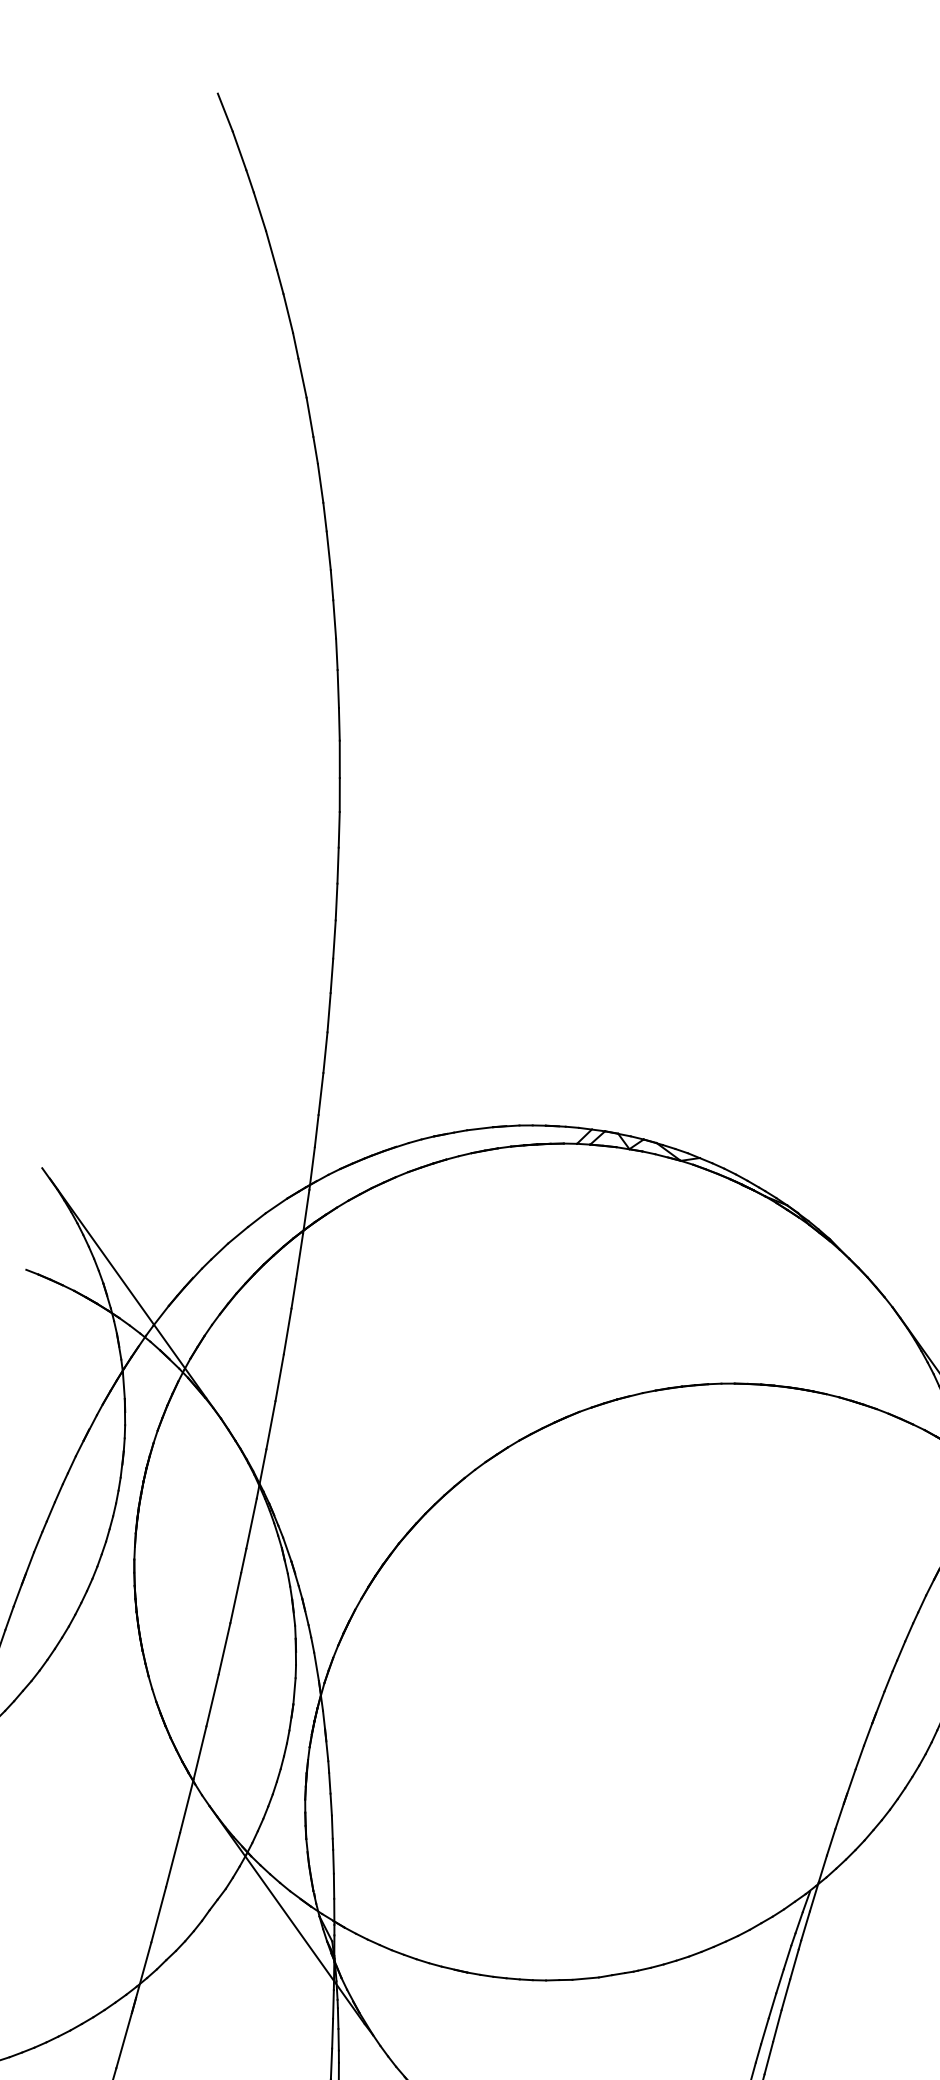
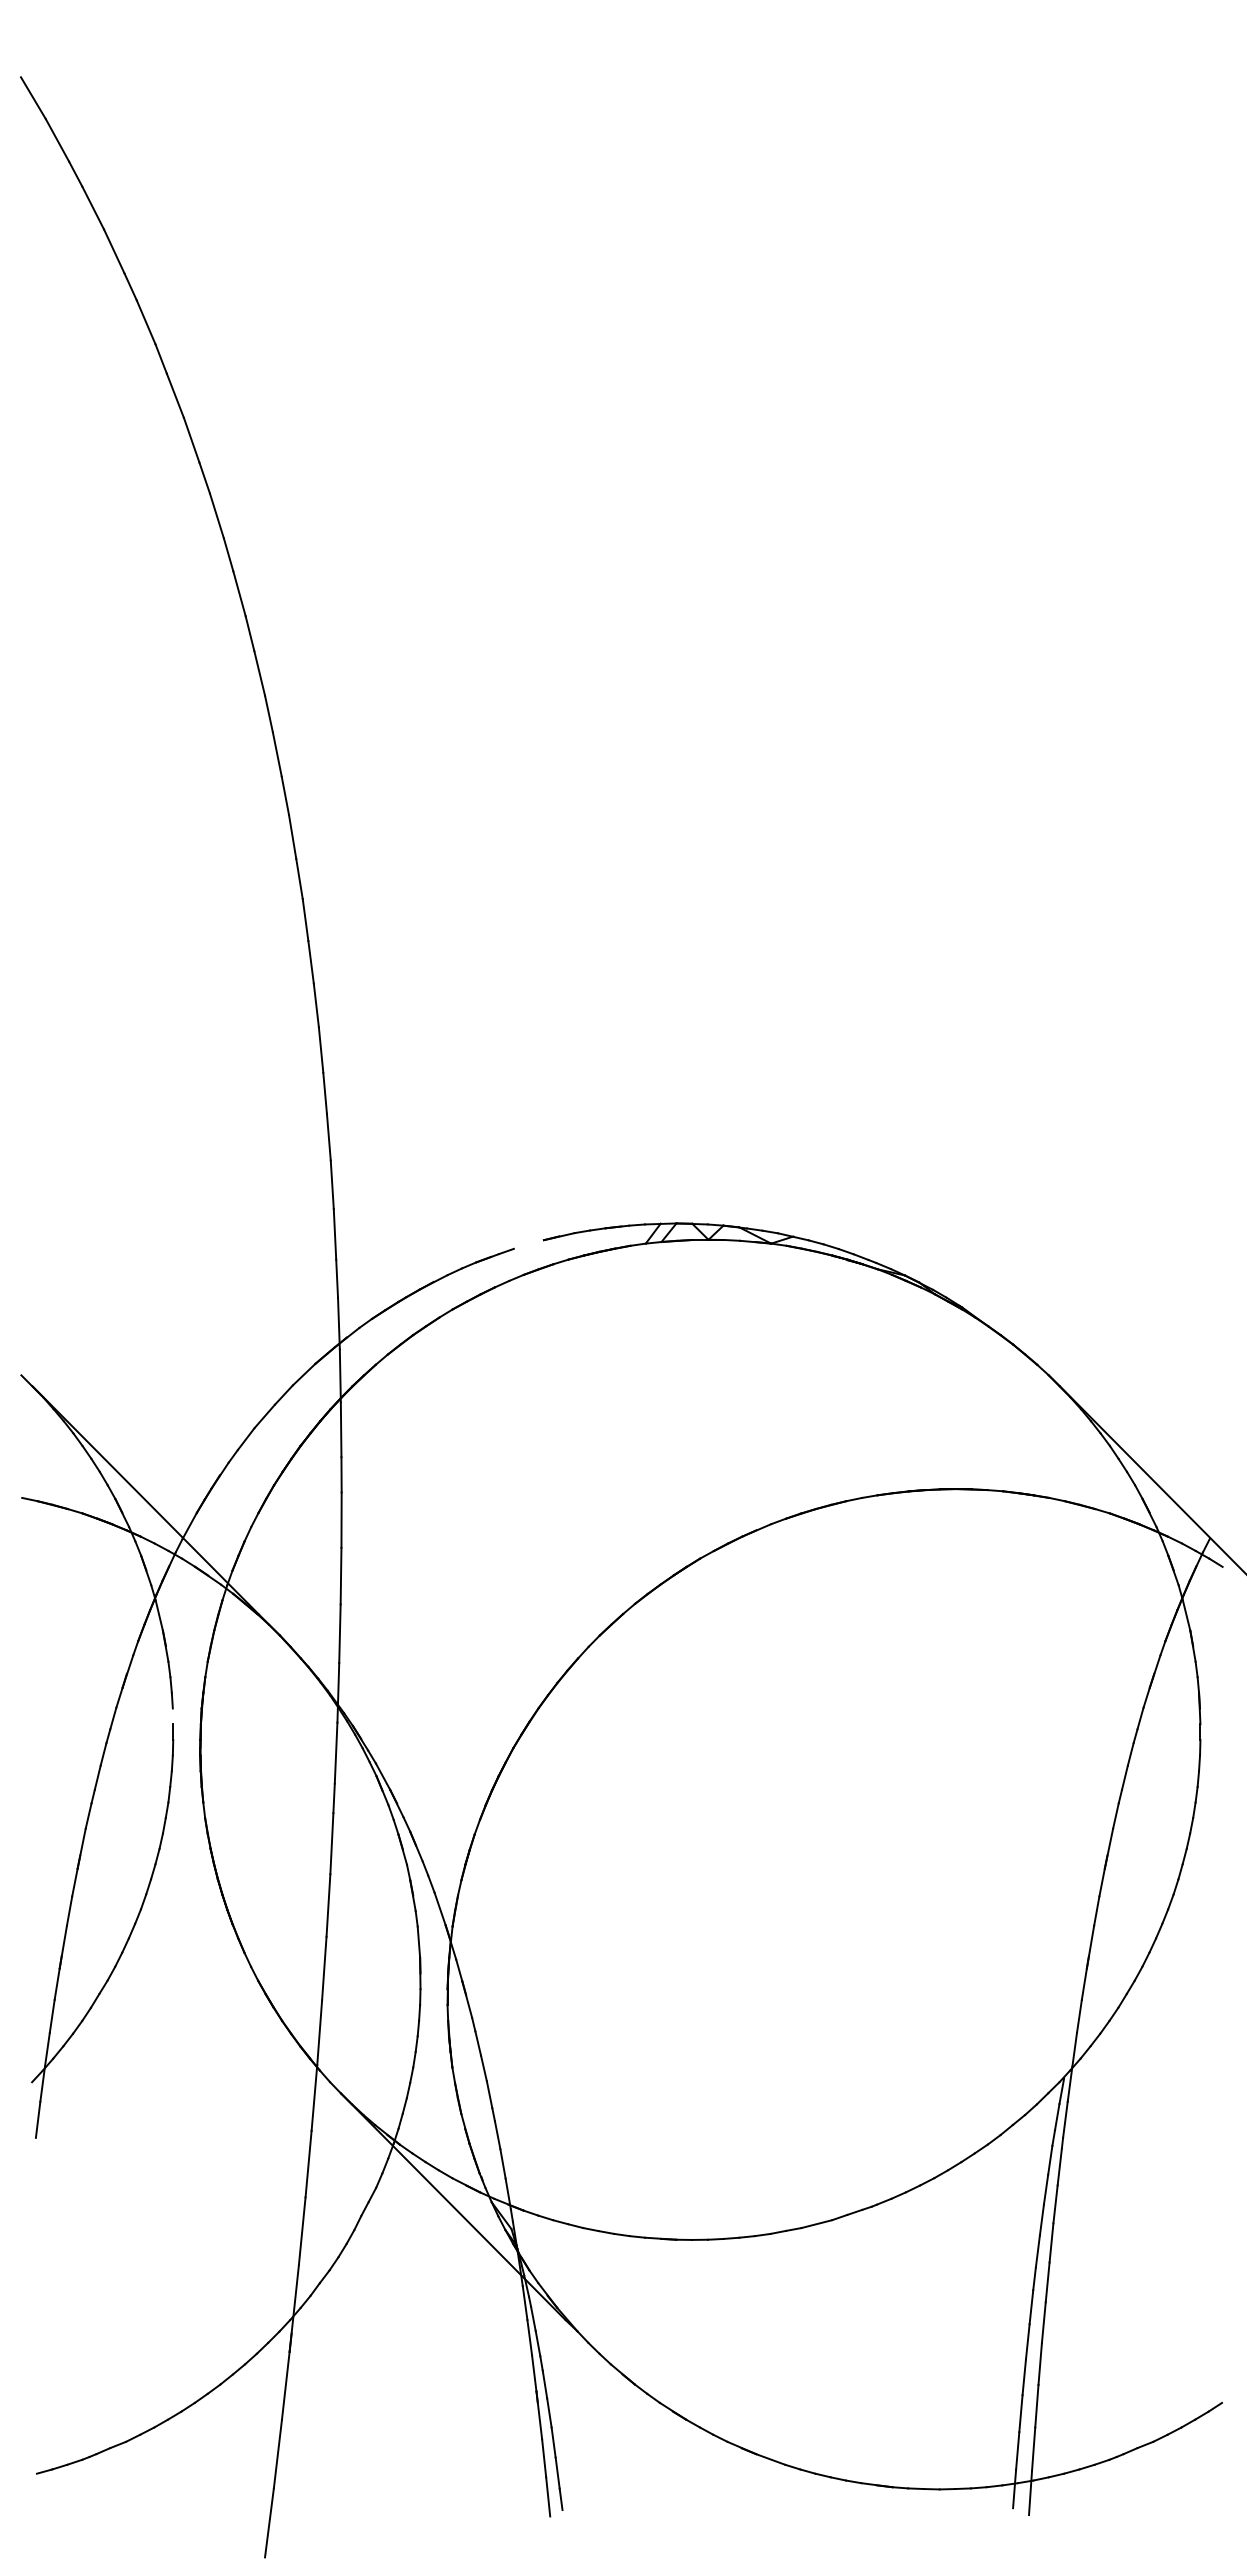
line: (479, 1128) -> (528, 1244), removed
line: (122, 1464) -> (172, 1708), removed

